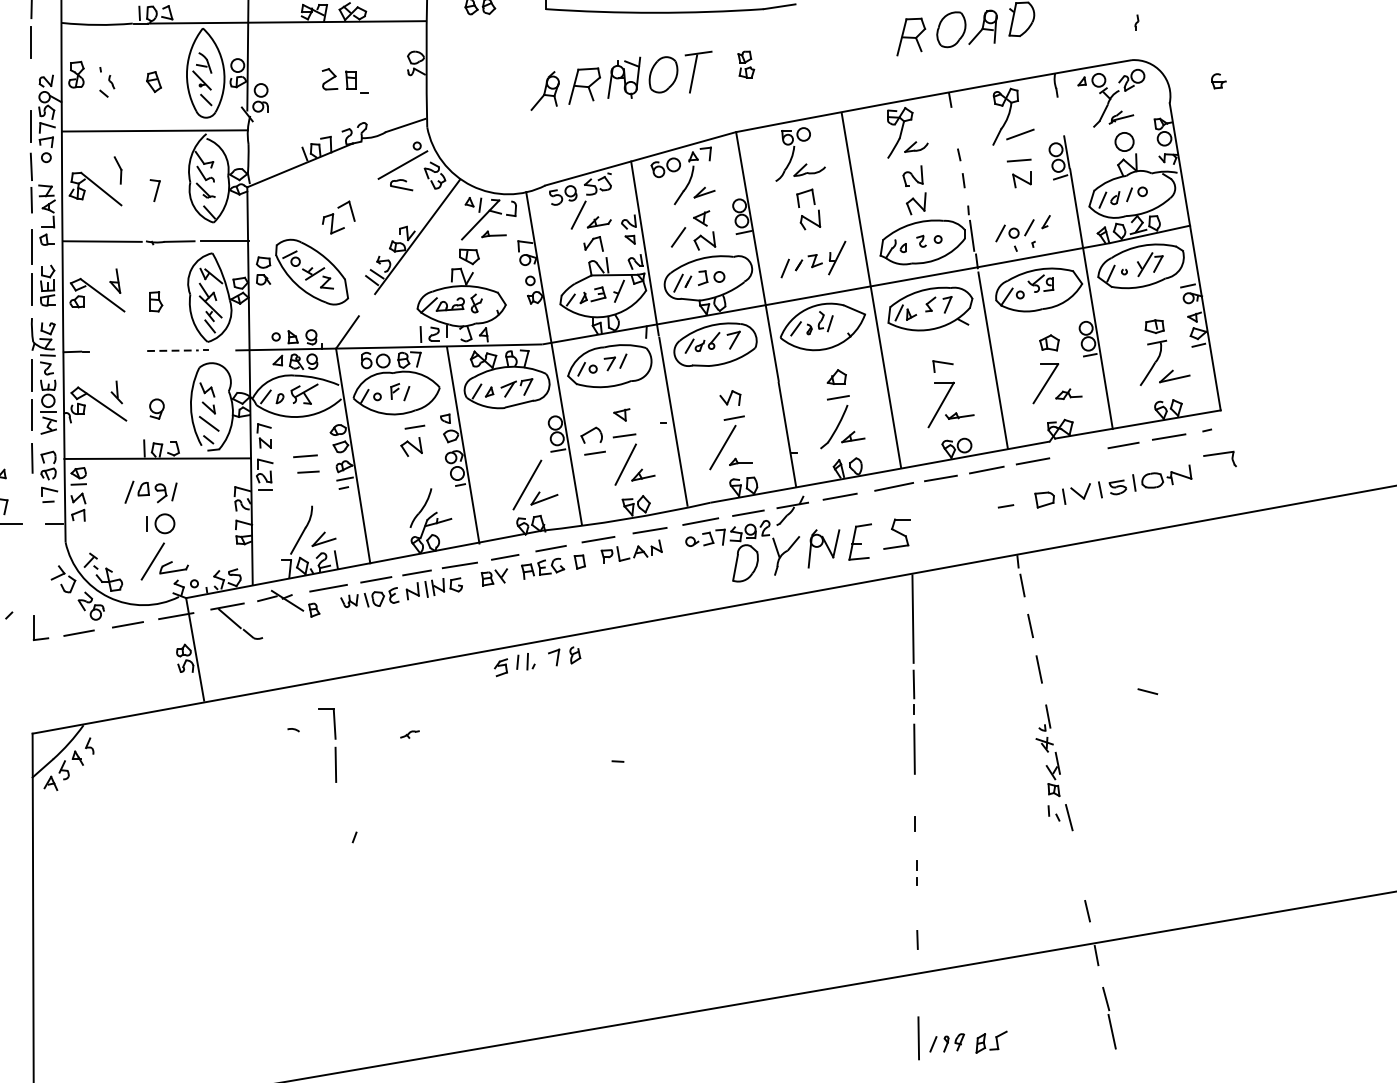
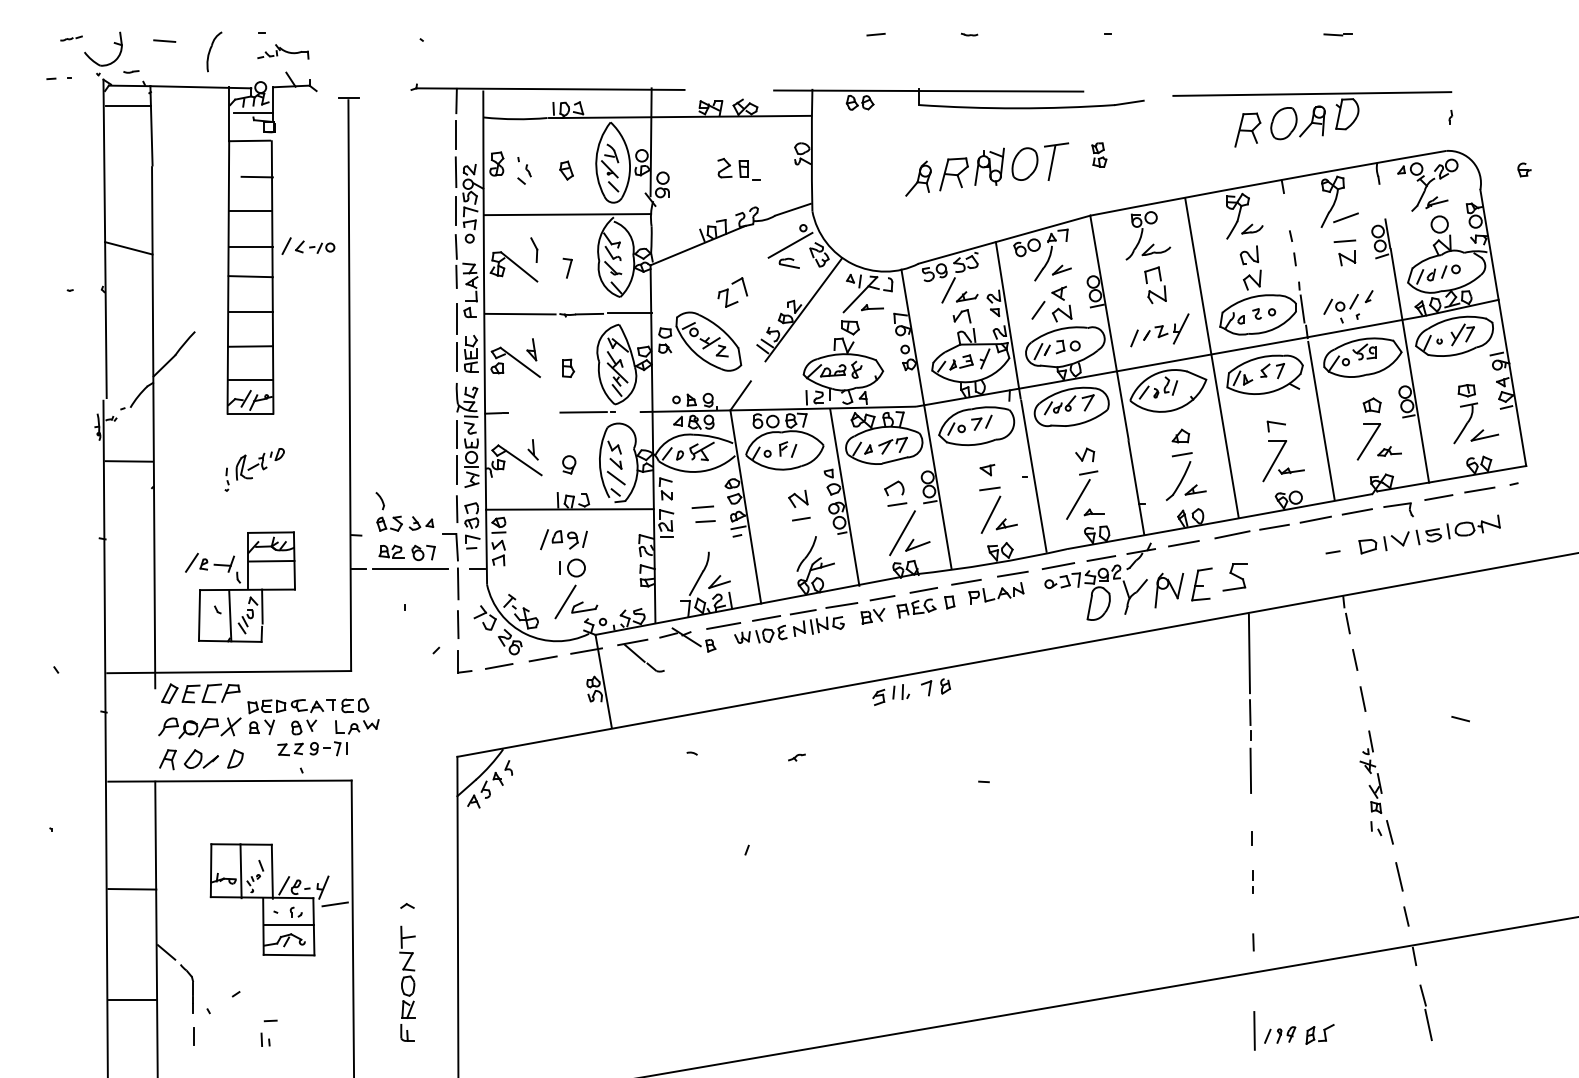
line: (30, 84) -> (455, 172), added
line: (173, 350) -> (584, 412), dashed -> solid
line: (415, 426) -> (801, 518), moved
part: (592, 440) -> (895, 493), moved
part: (1219, 458) -> (1398, 509), moved
line: (32, 586) -> (457, 624), added
part: (335, 746) -> (457, 567), moved
line: (1079, 866) -> (1399, 876), added

